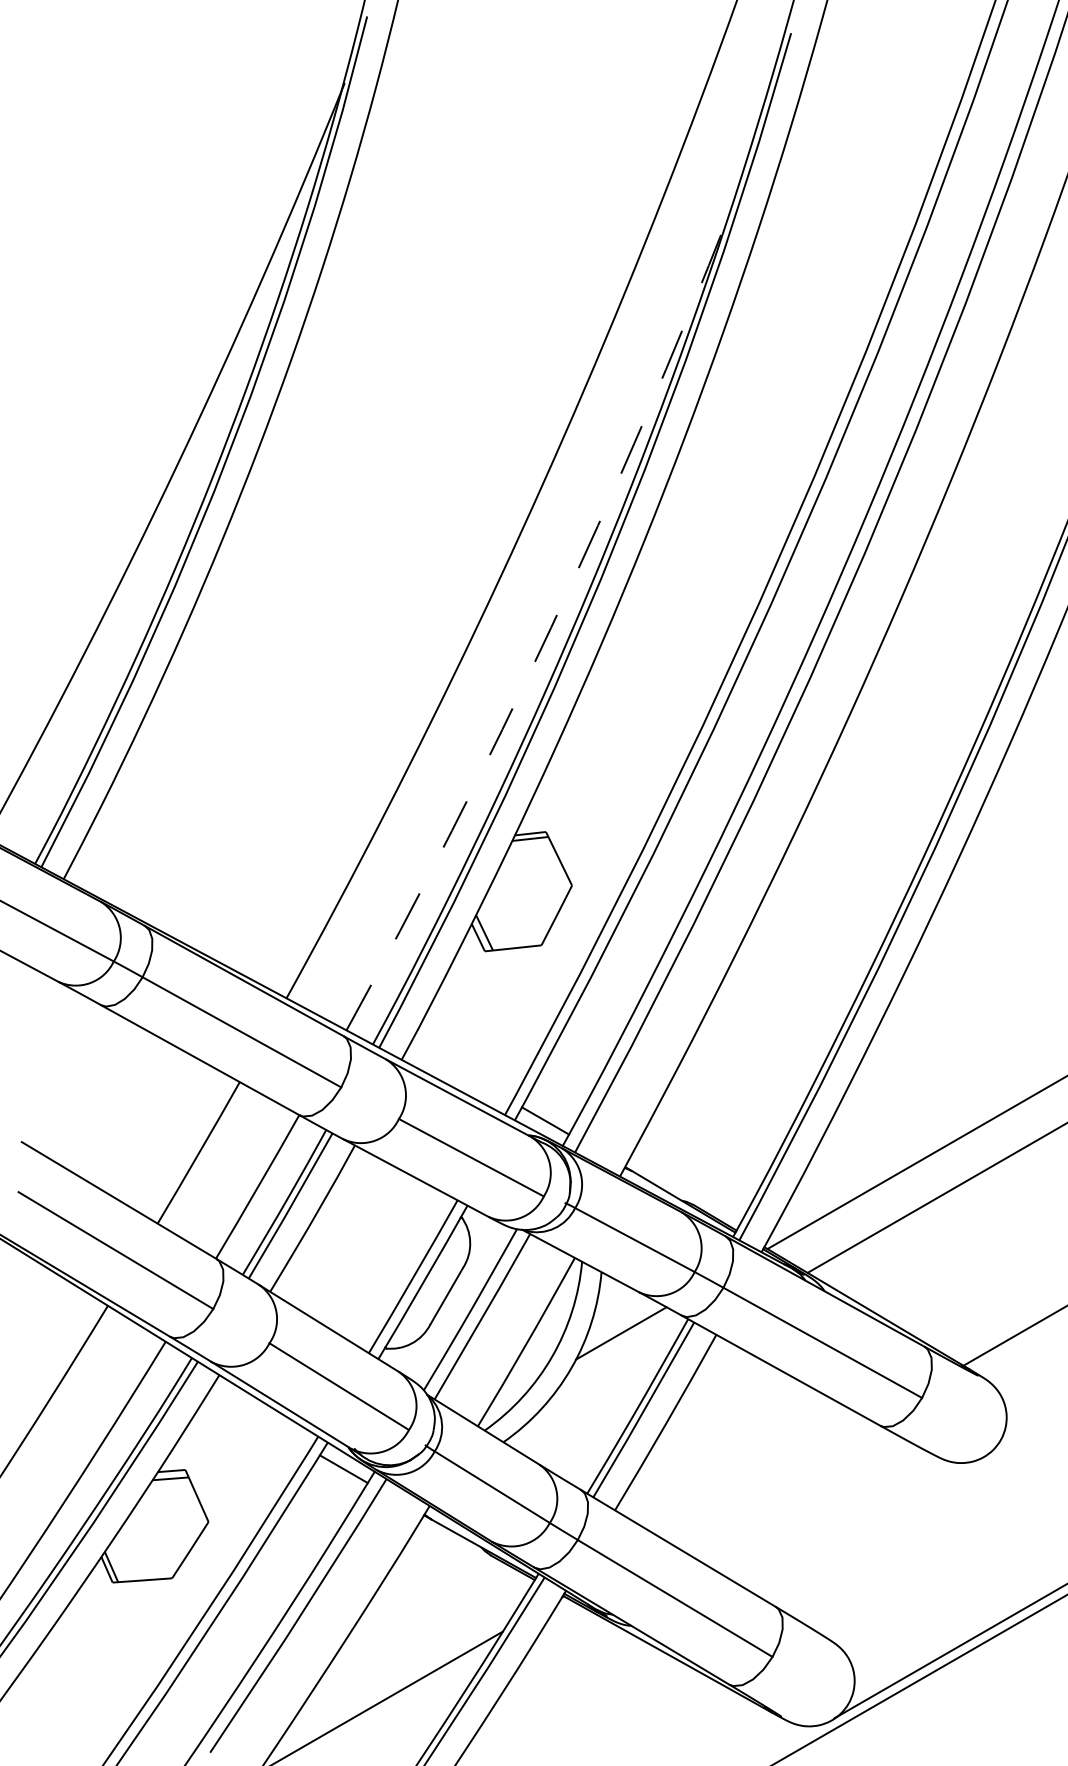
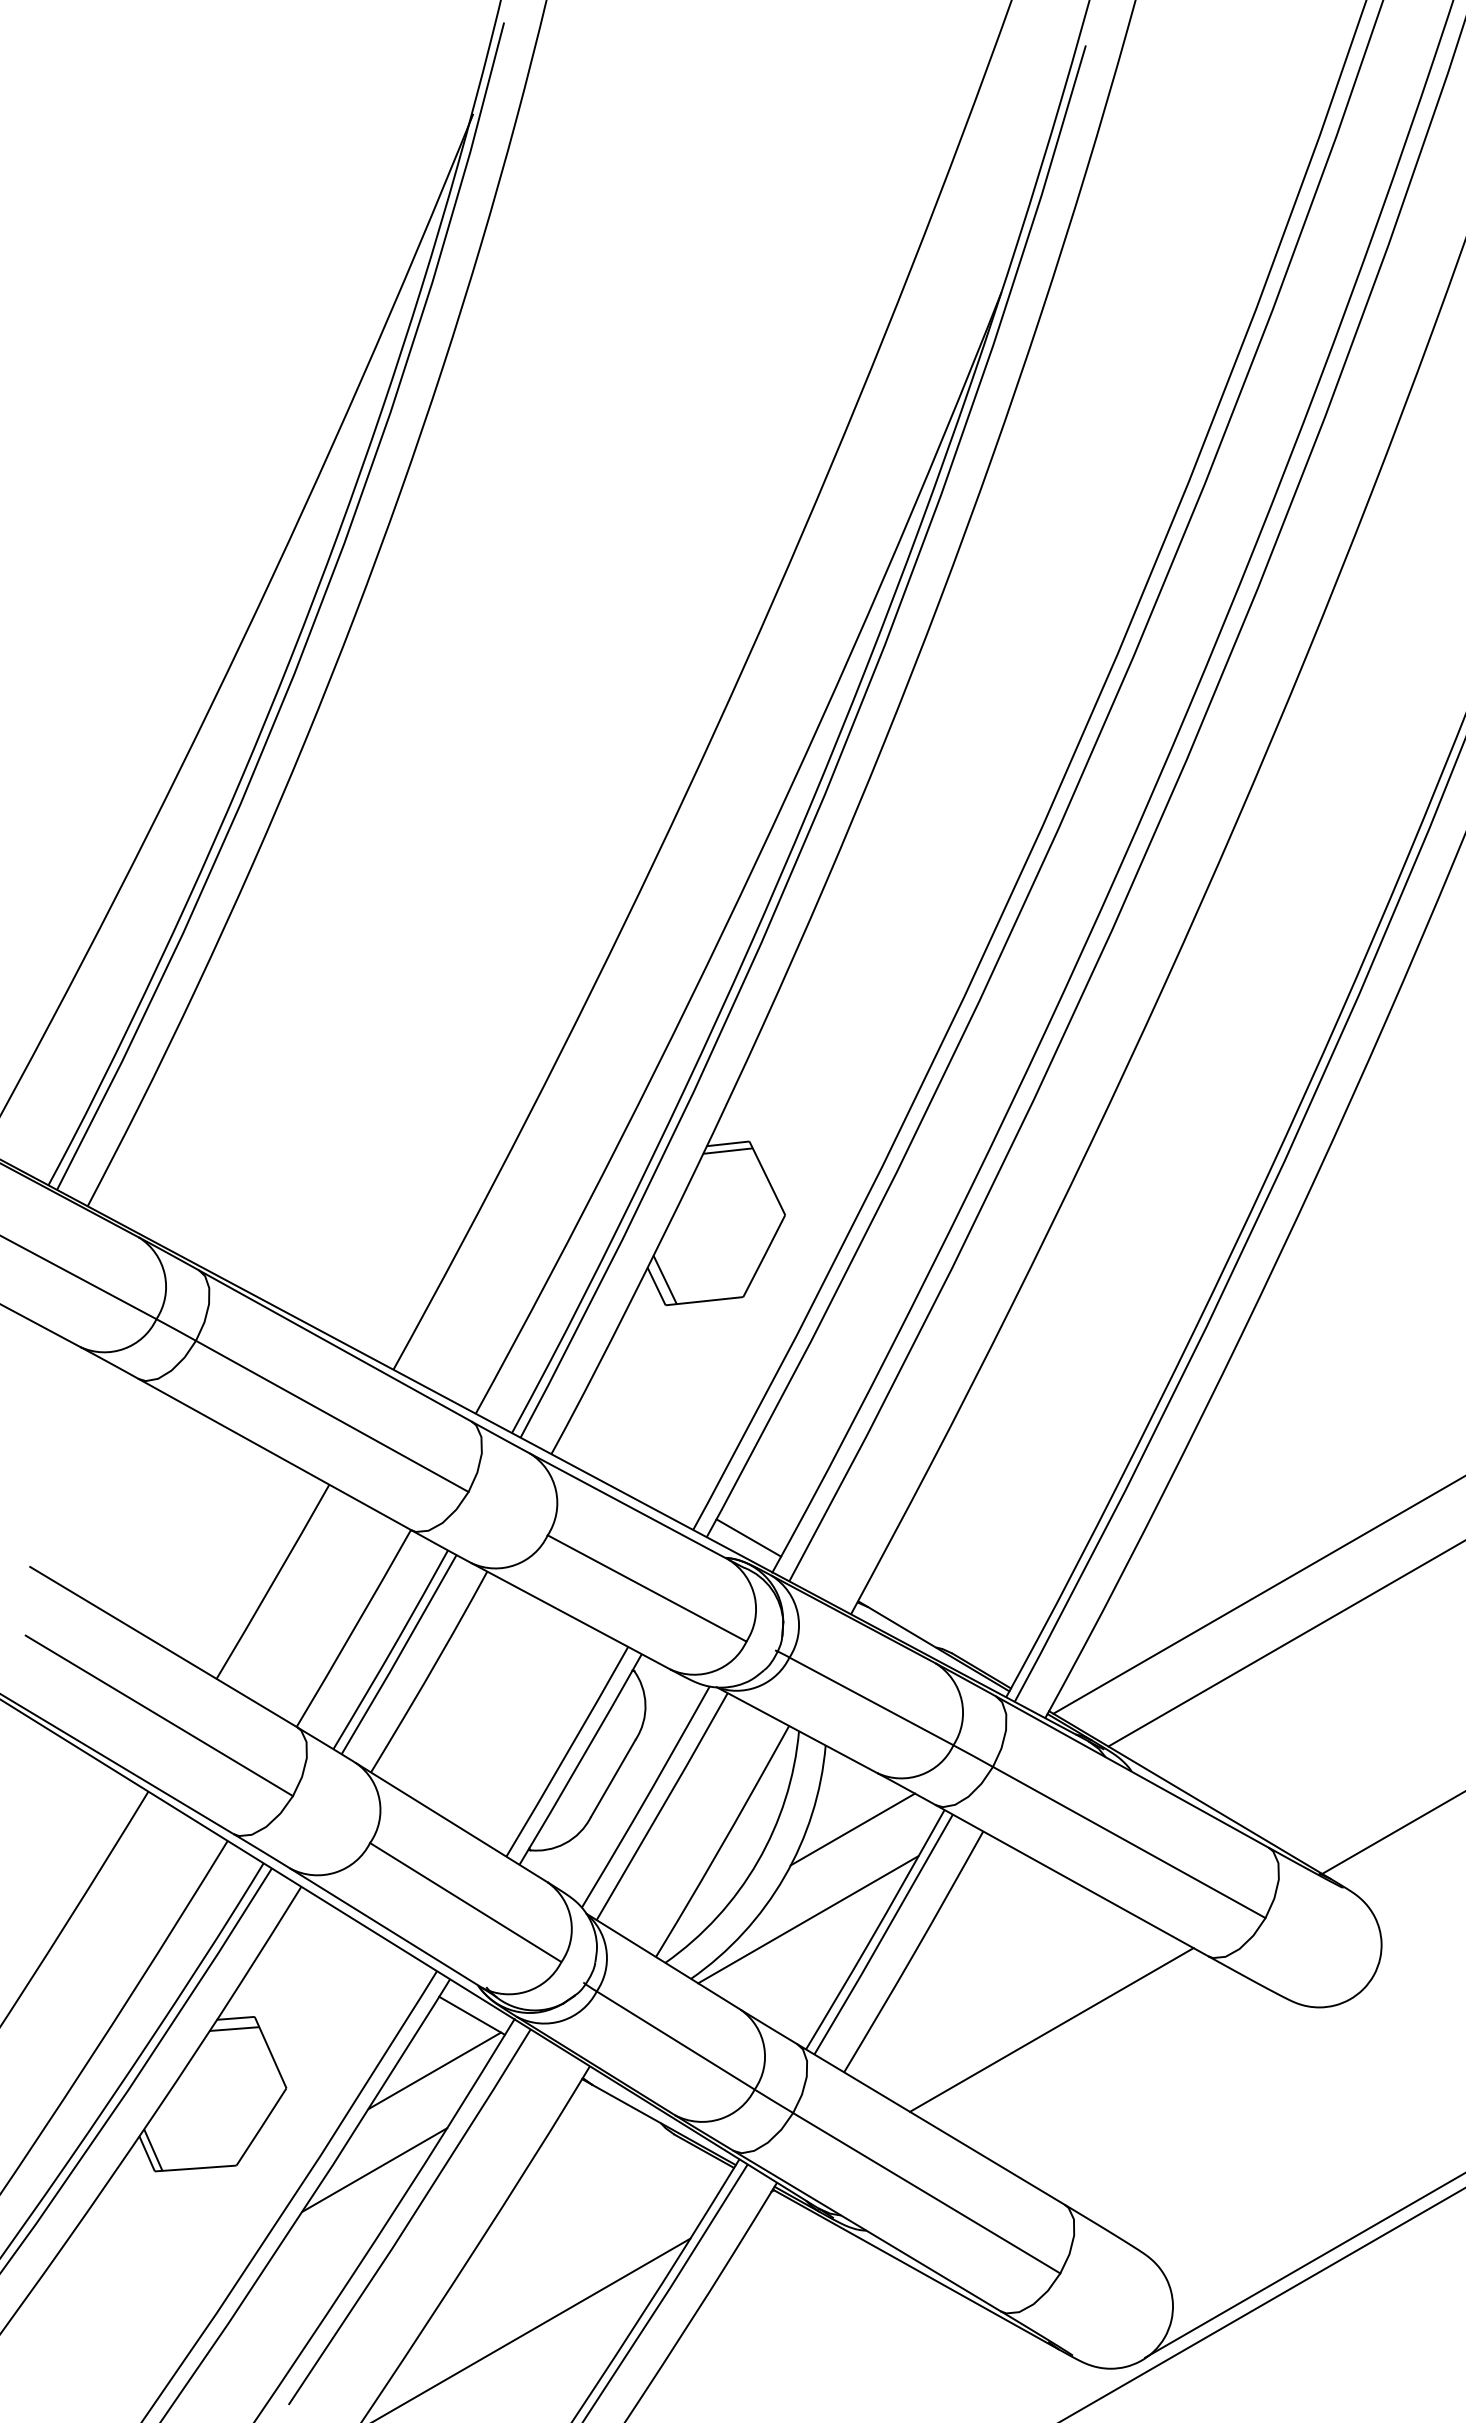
arc: (551, 627) -> (756, 861), dashed -> solid
line: (589, 1398) -> (808, 1919), added
line: (766, 1479) -> (1051, 2029), added
line: (316, 1509) -> (434, 2070), added
line: (272, 1581) -> (374, 2169), added

